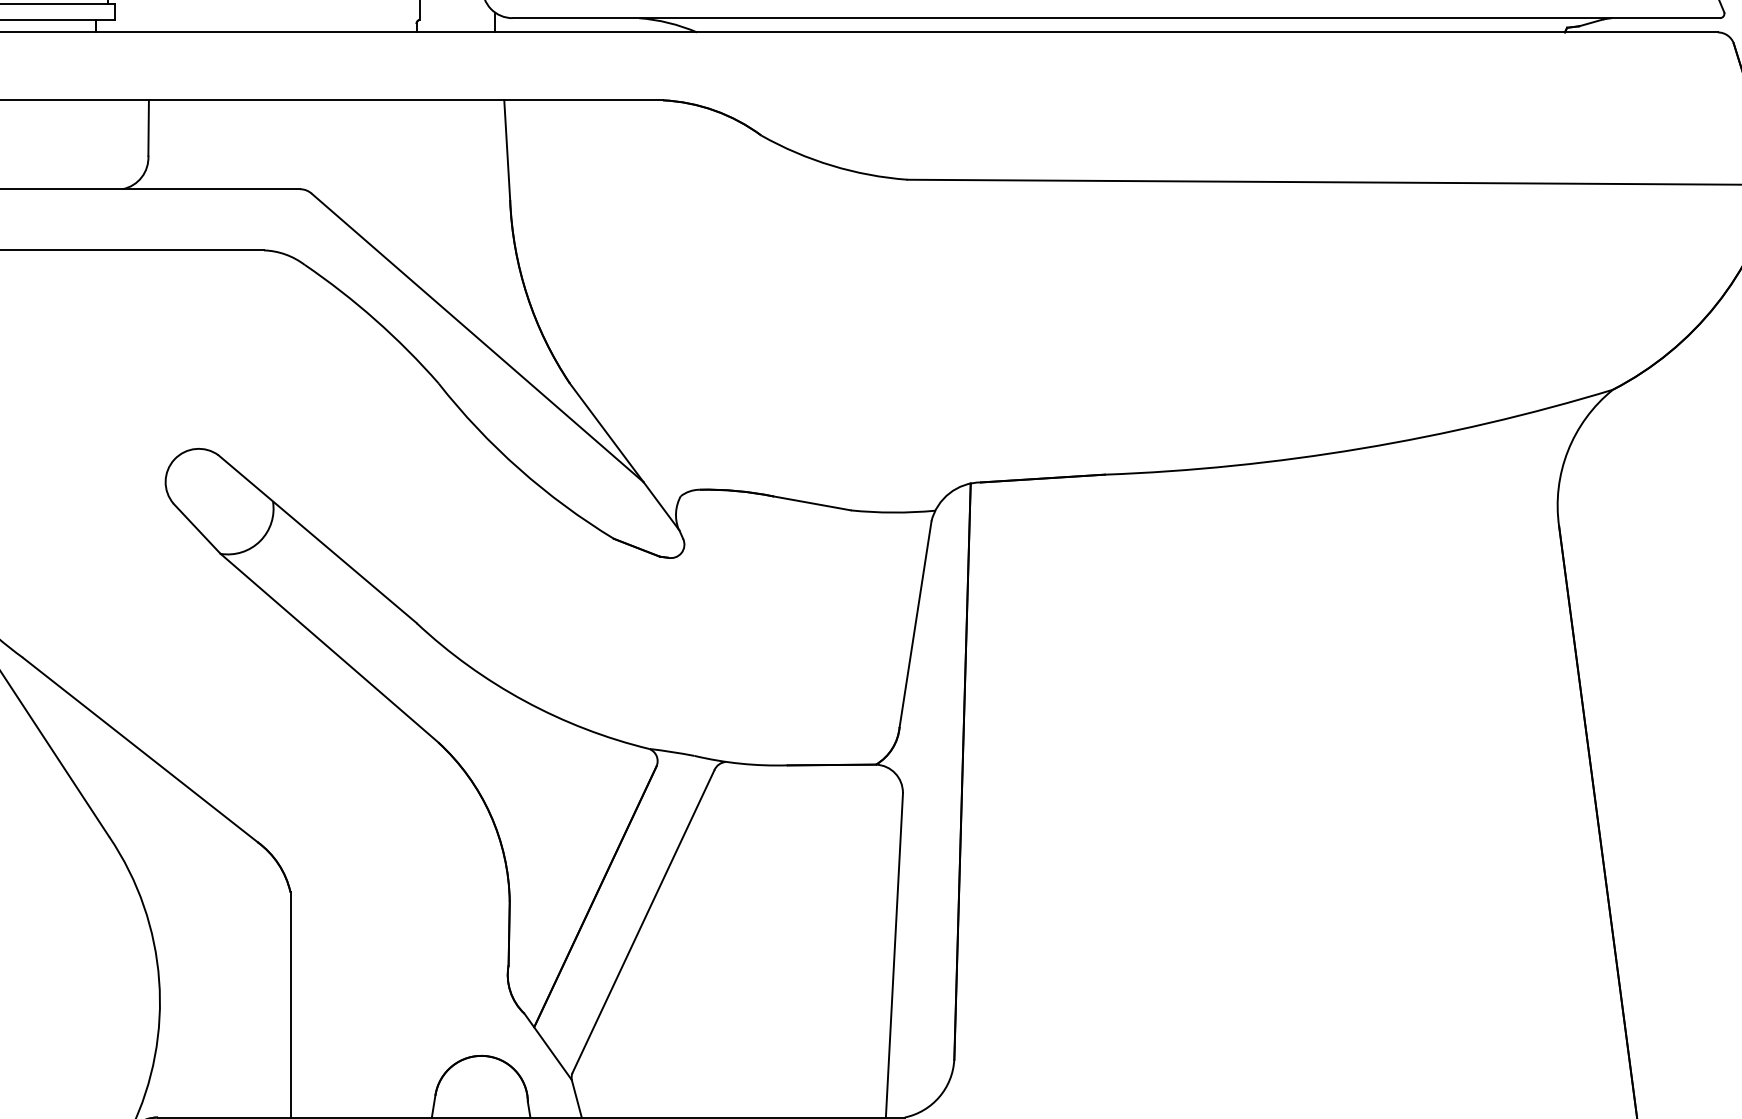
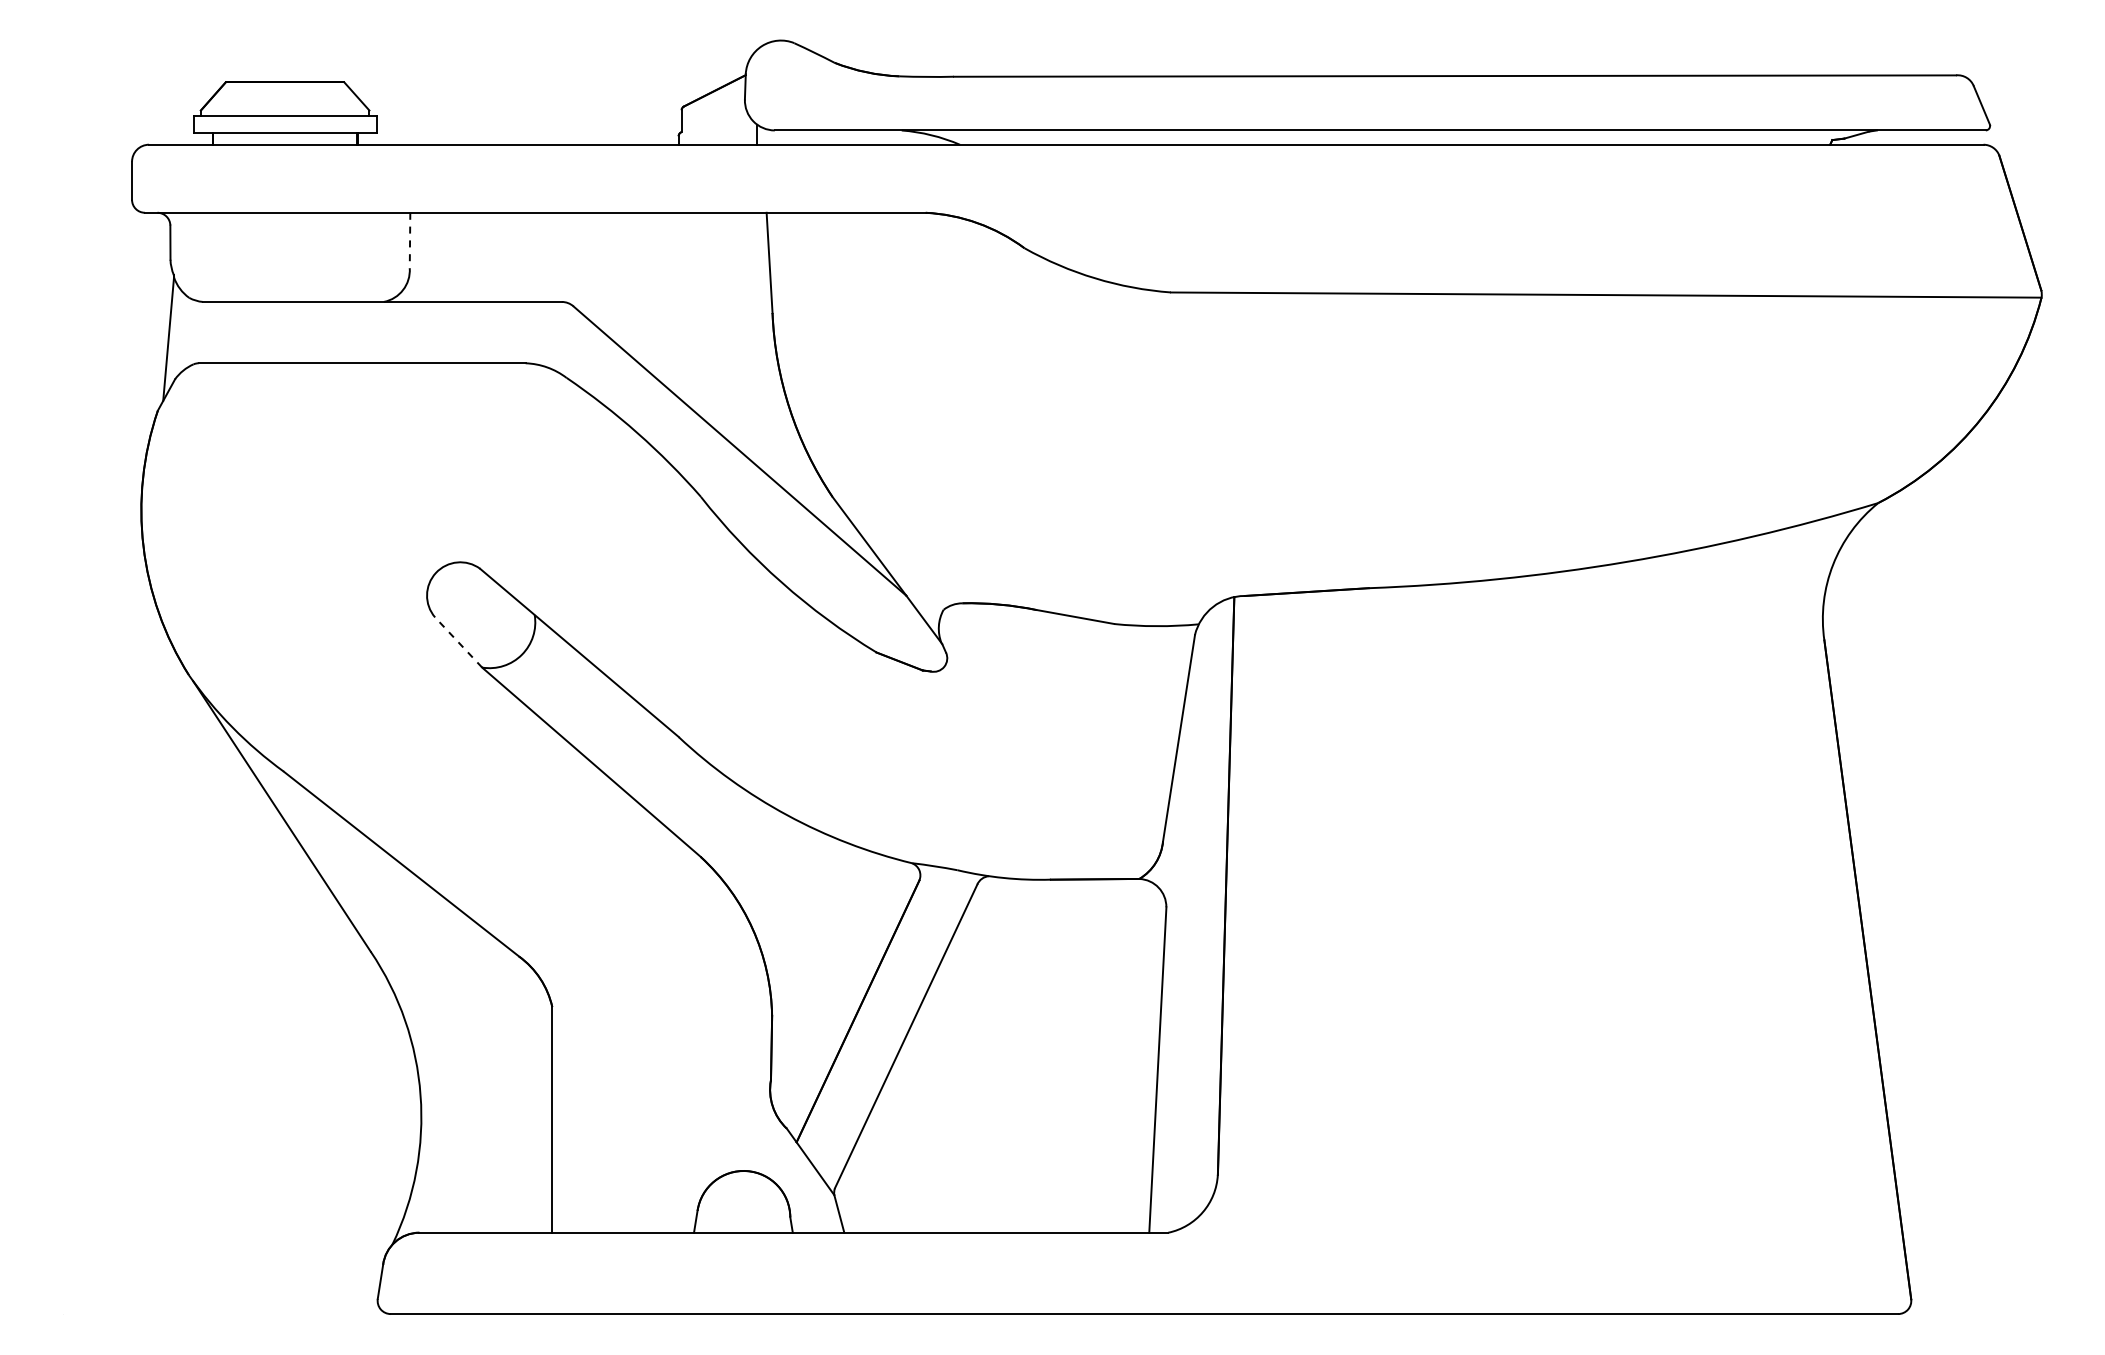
line: (149, 127) -> (410, 240), solid -> dashed
line: (196, 528) -> (458, 642), solid -> dashed

